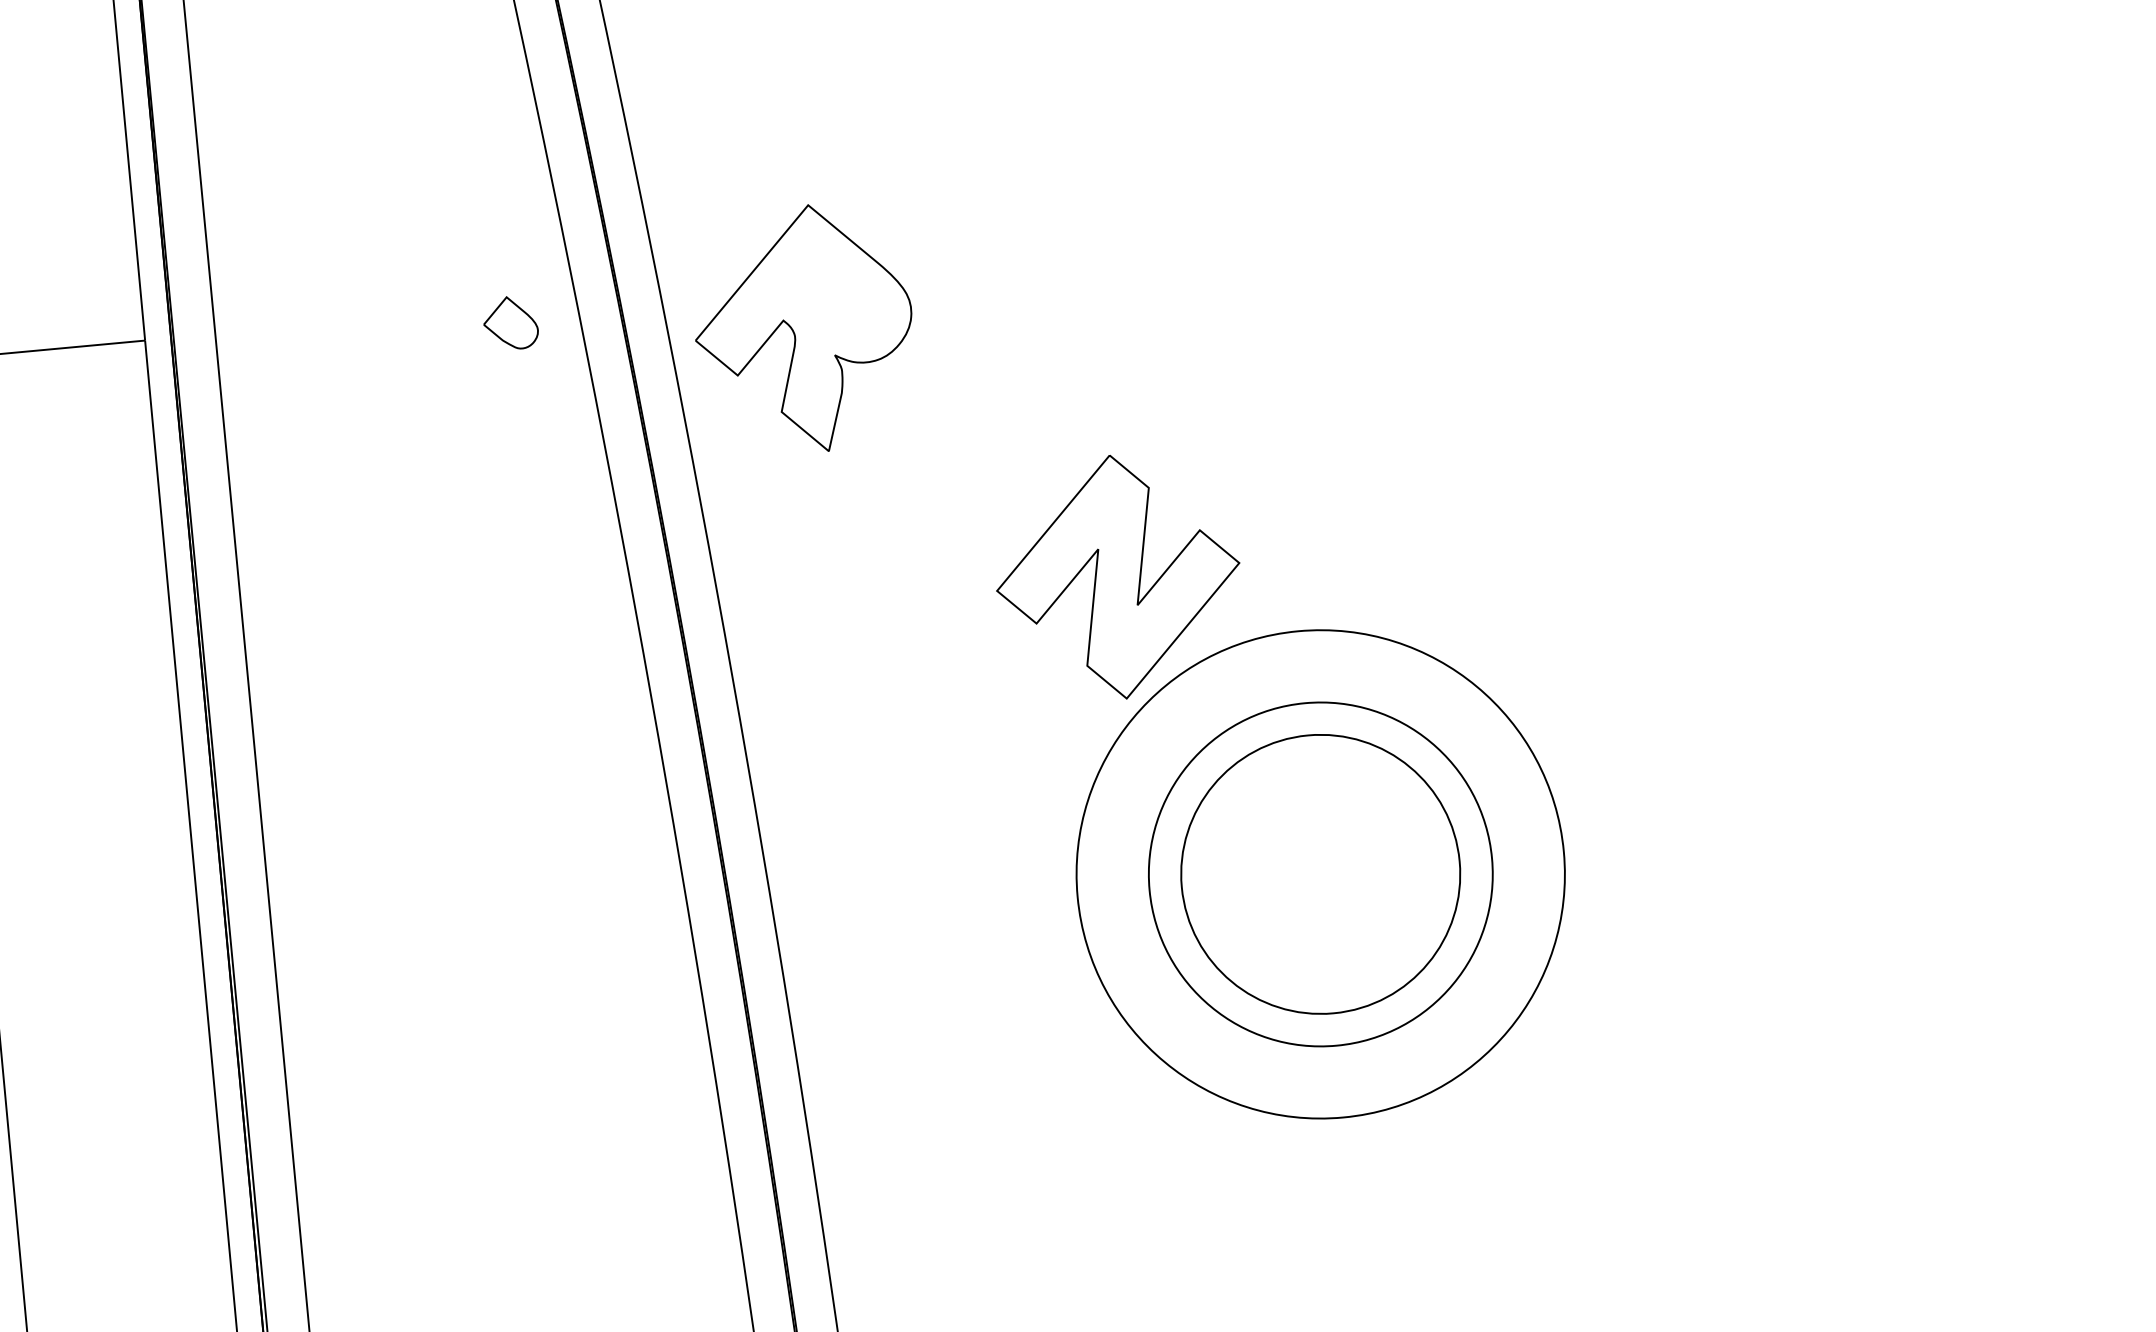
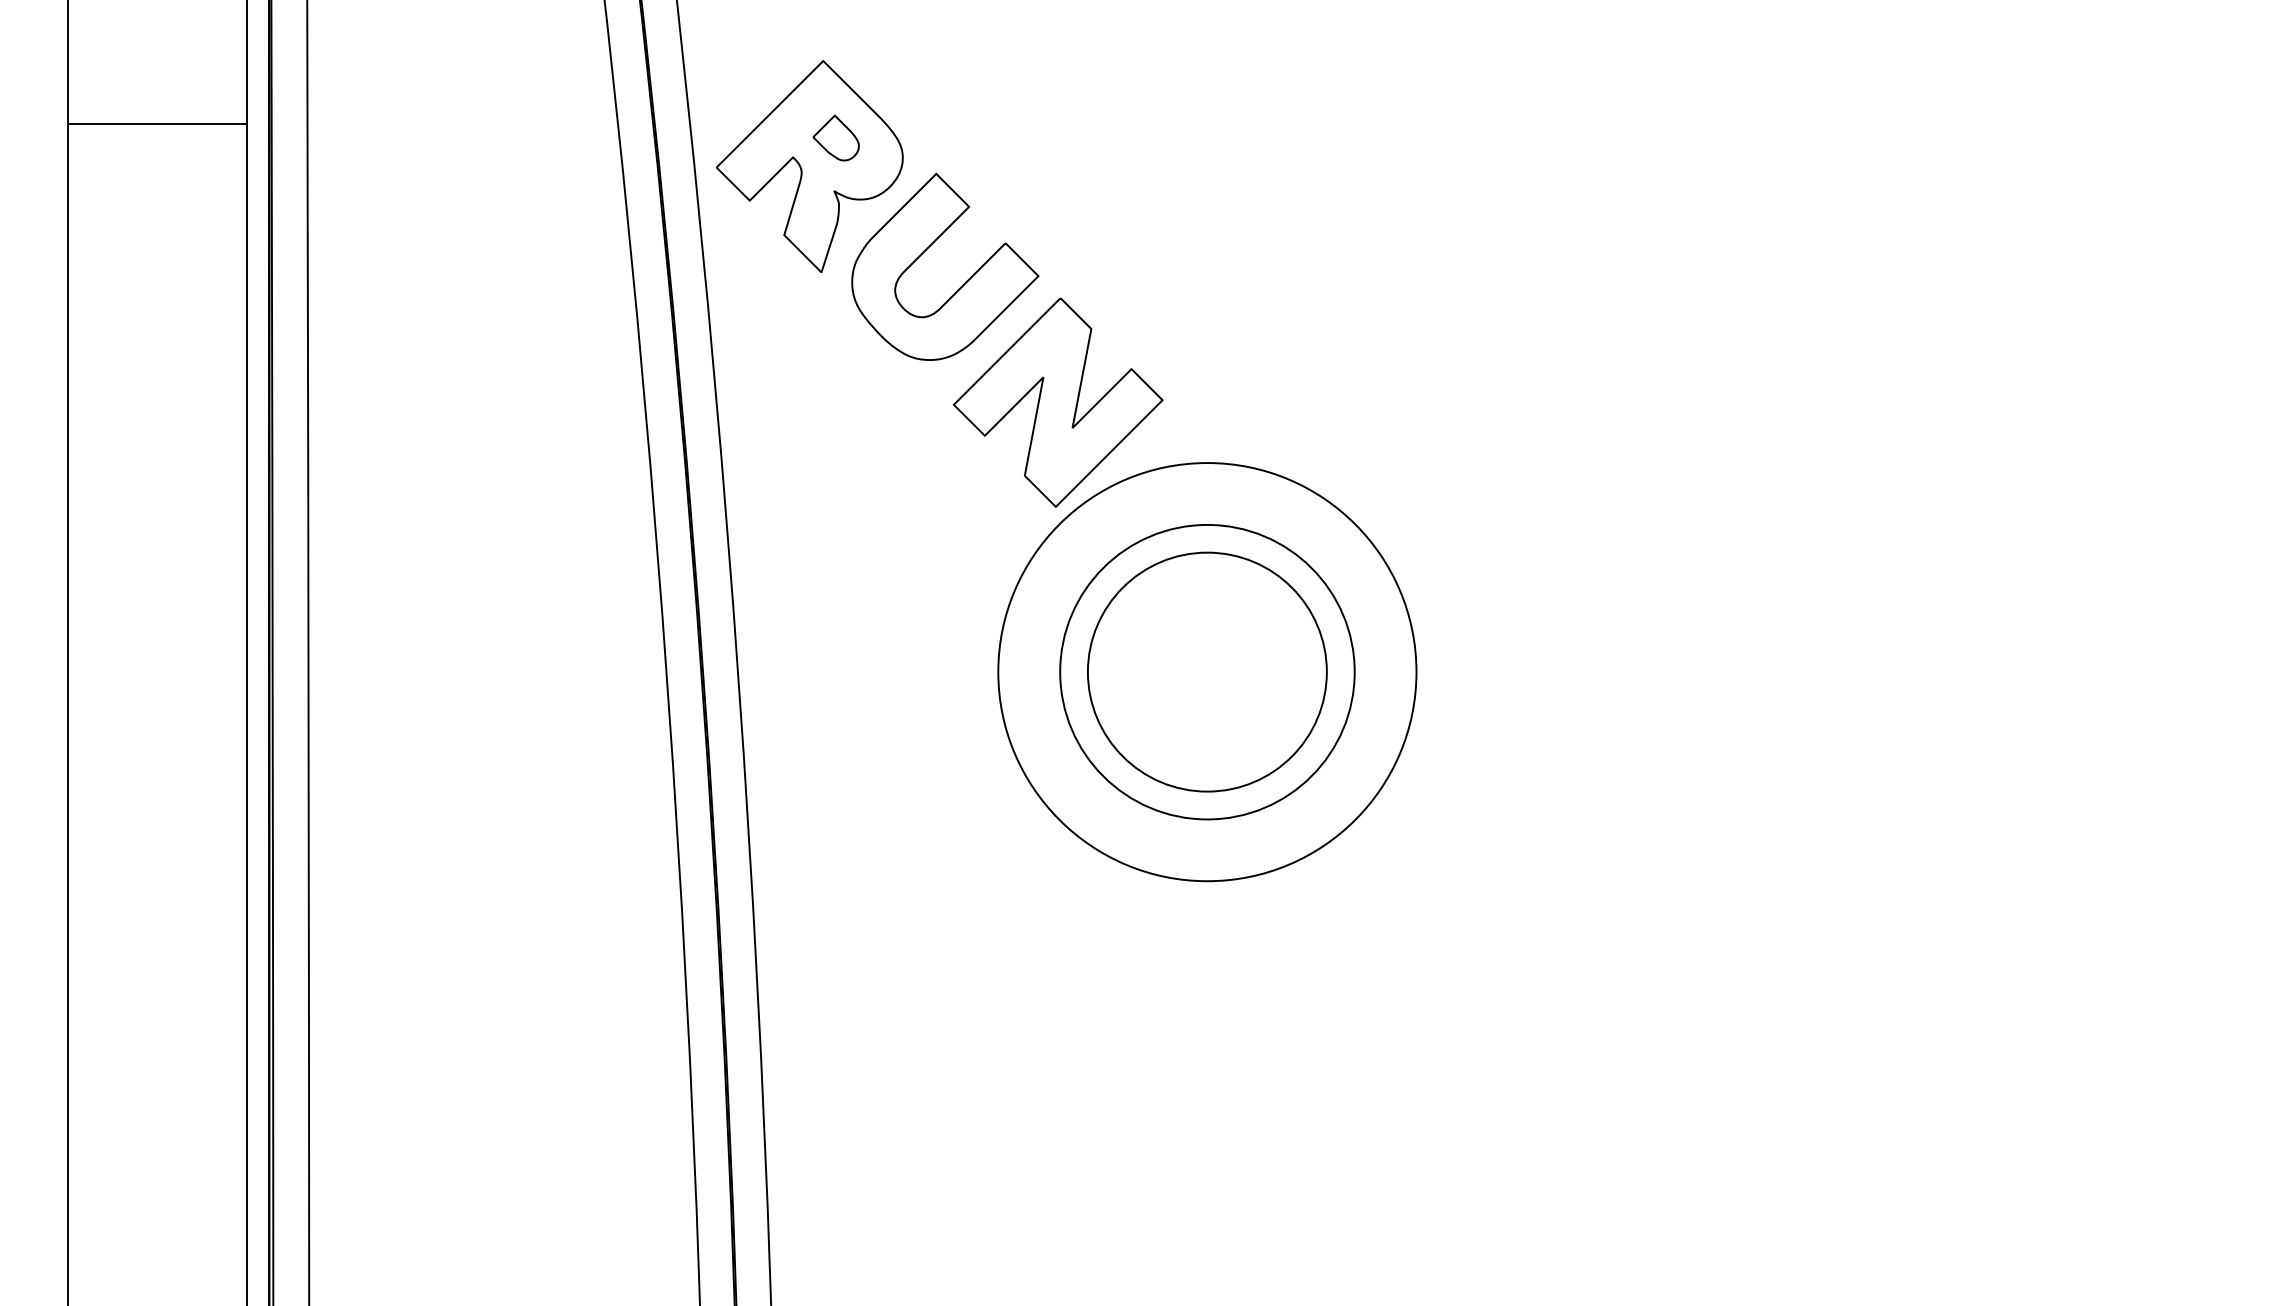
part: (509, 322) -> (835, 137), moved
part: (950, 411) -> (928, 248), added

